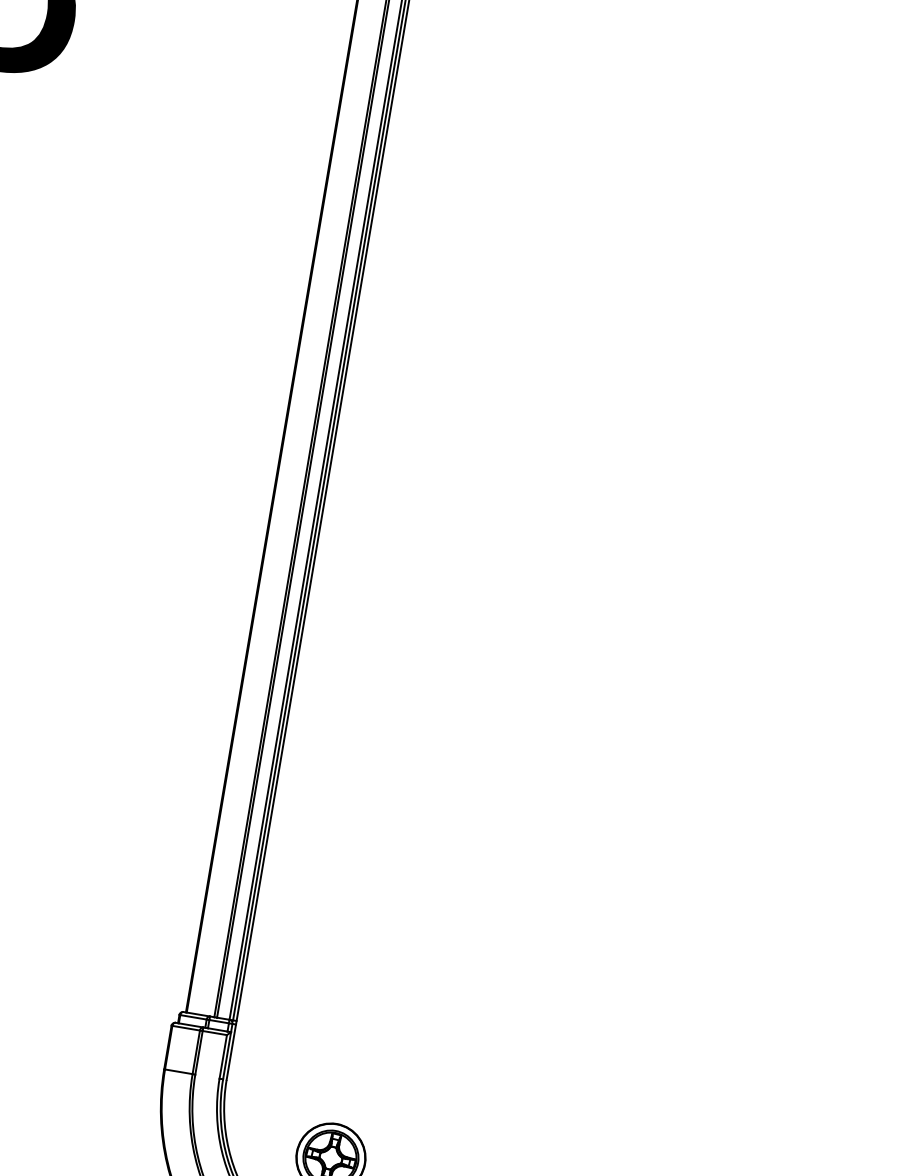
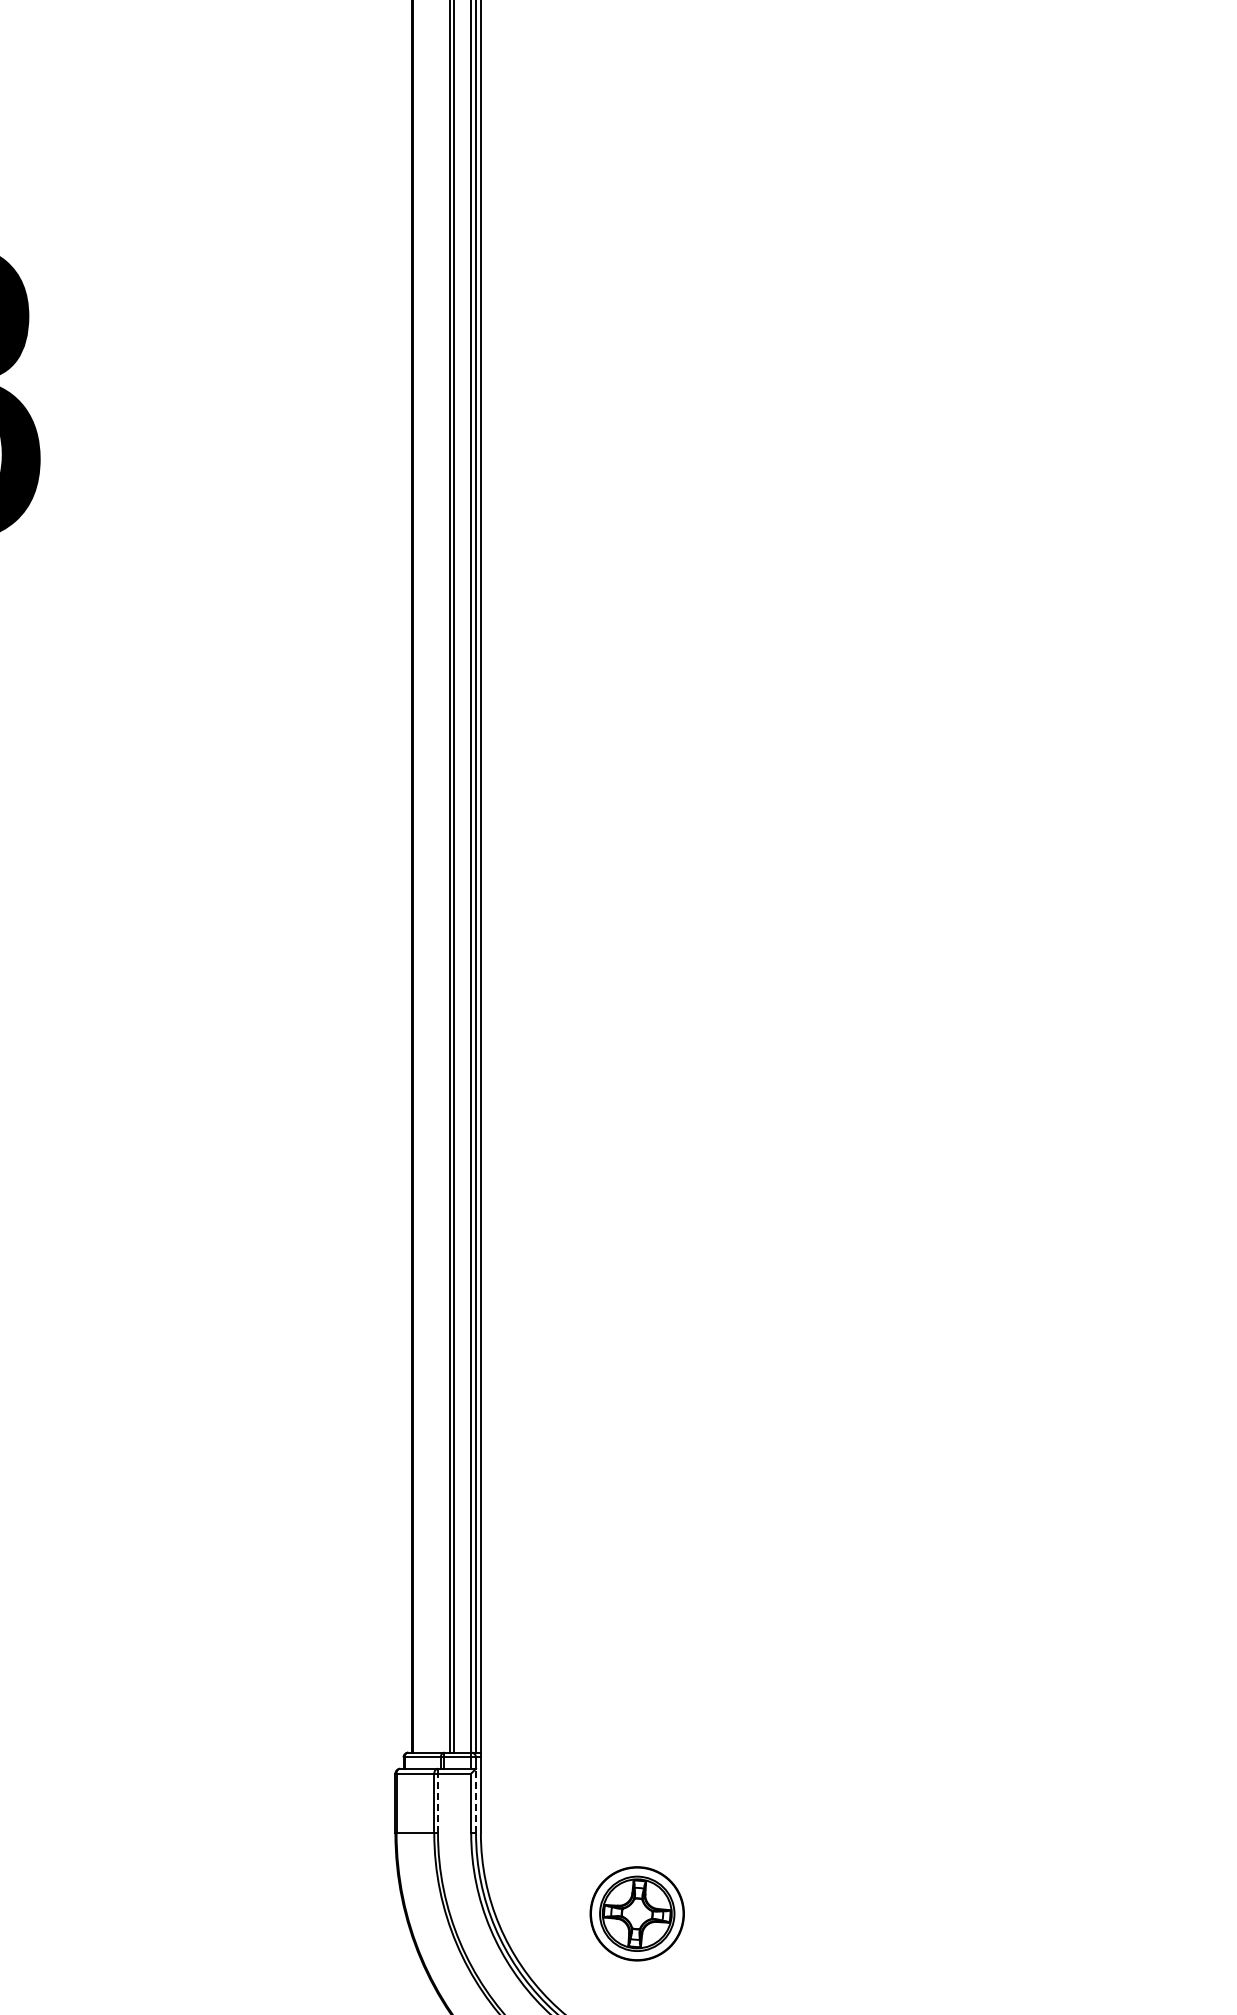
line: (199, 1052) -> (438, 1803), solid -> dashed
line: (227, 1055) -> (476, 1800), solid -> dashed

